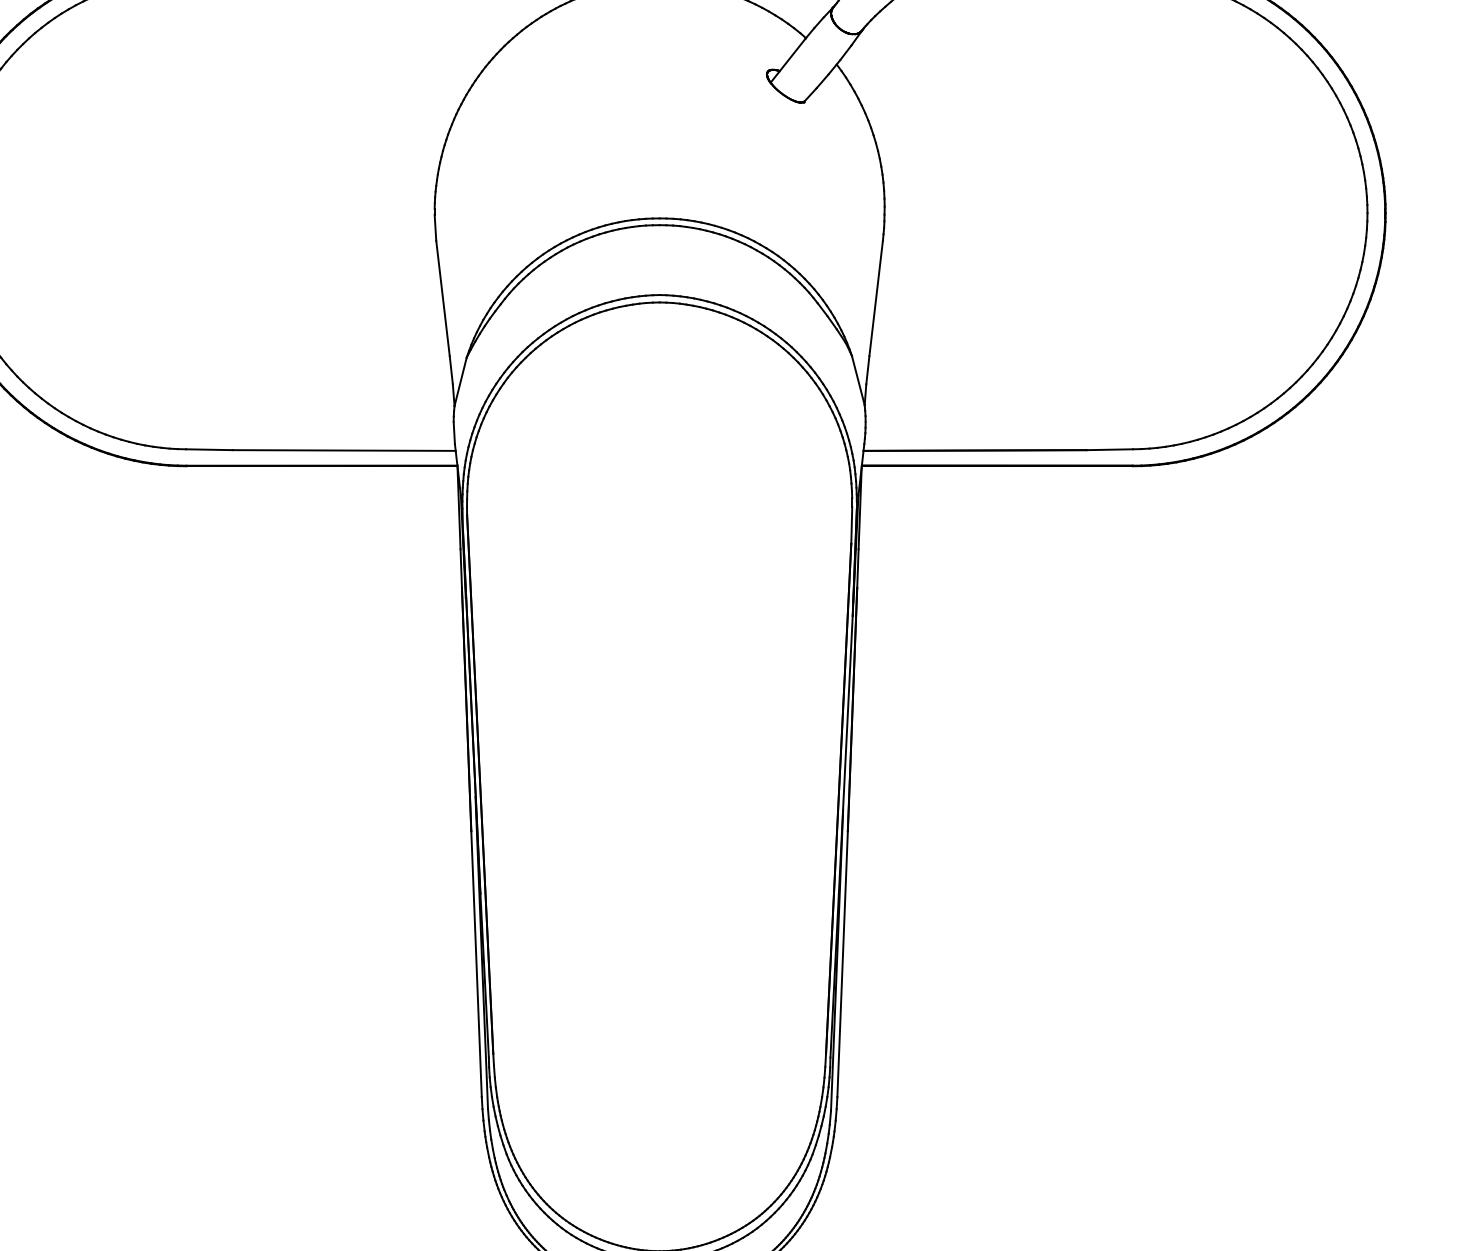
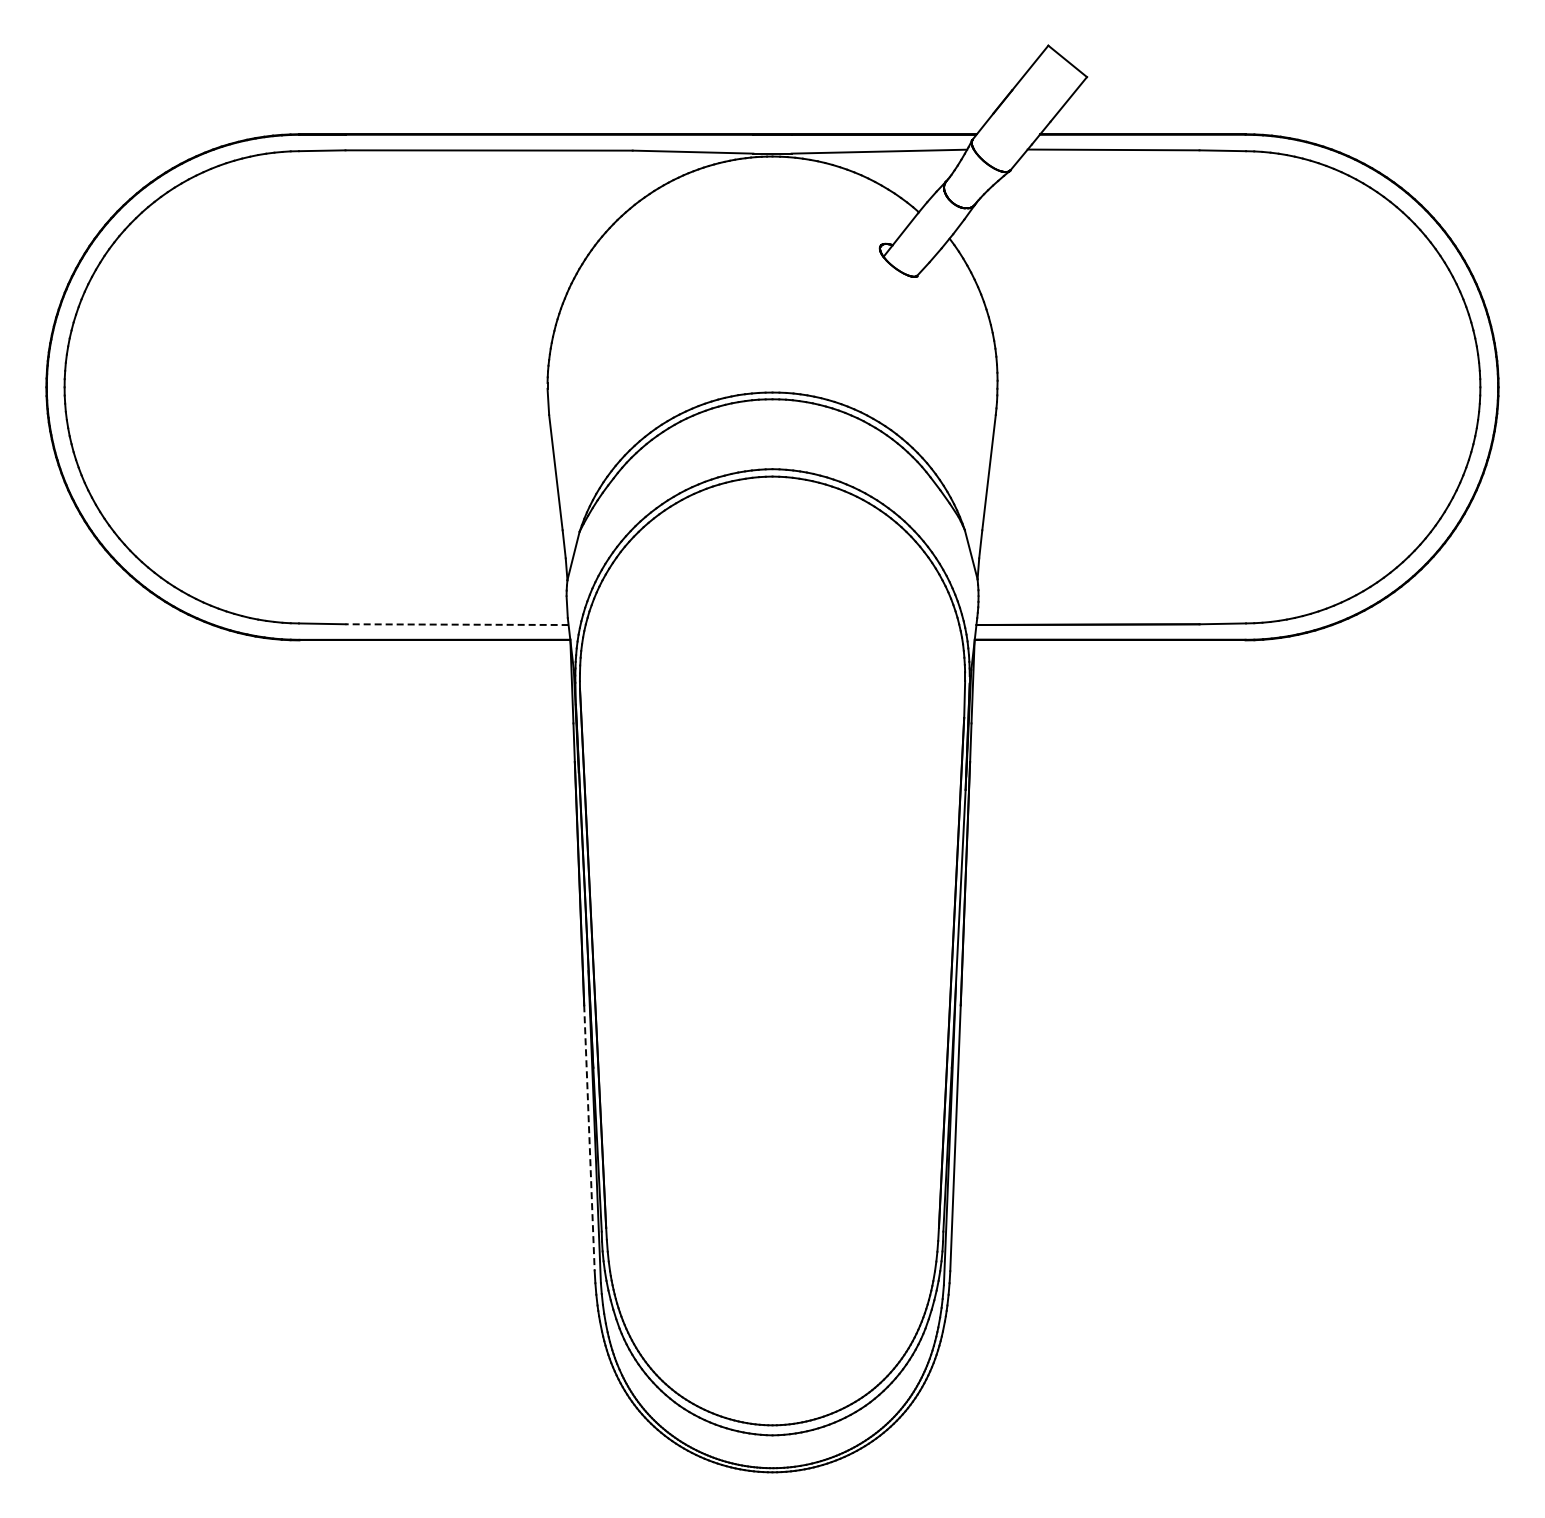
line: (344, 450) -> (457, 624), solid -> dashed
line: (476, 964) -> (589, 1138), solid -> dashed

